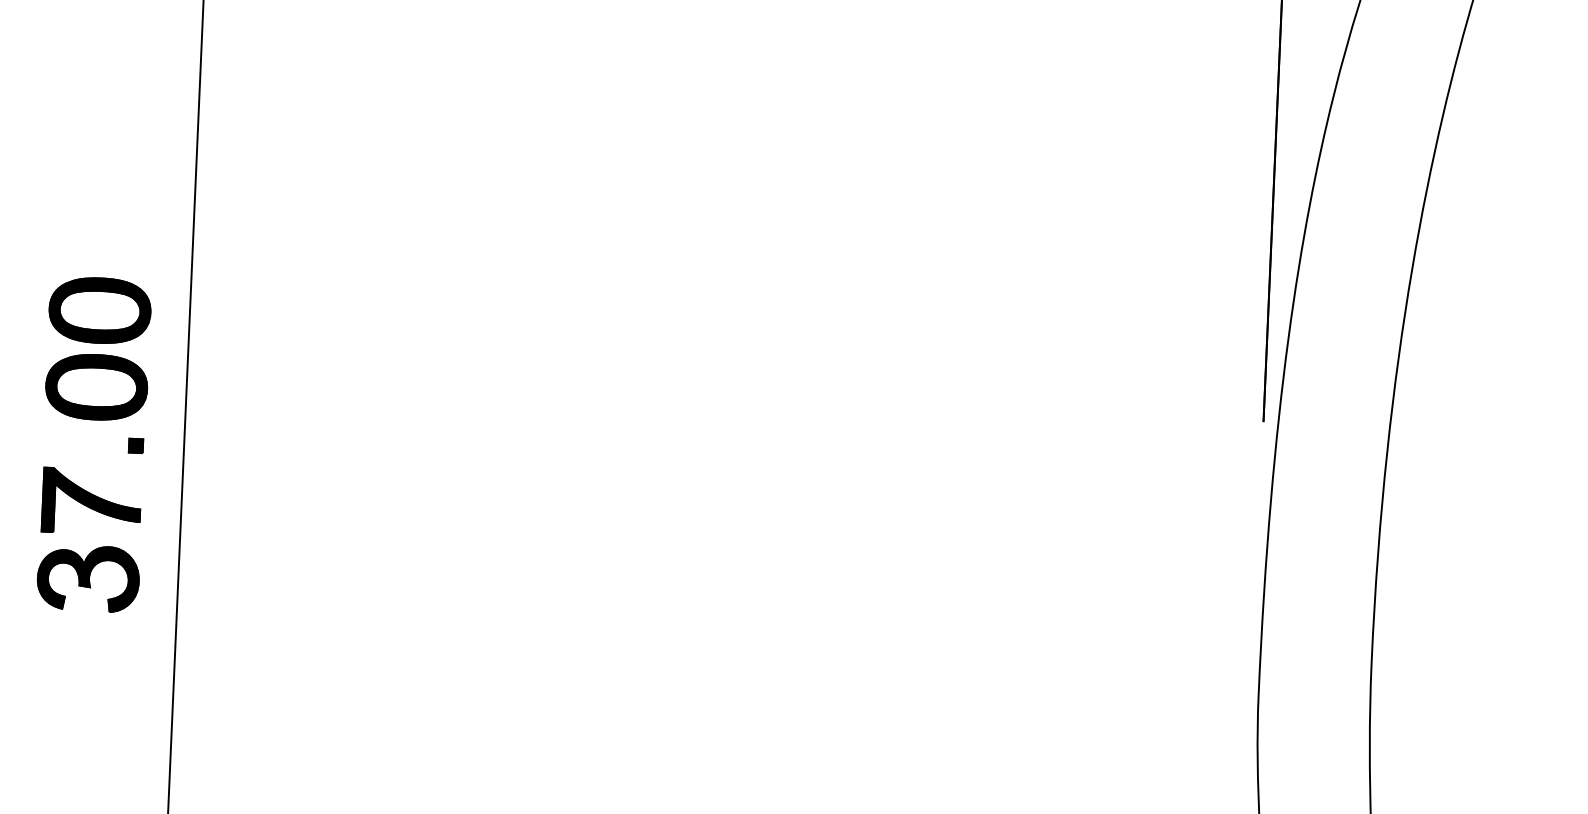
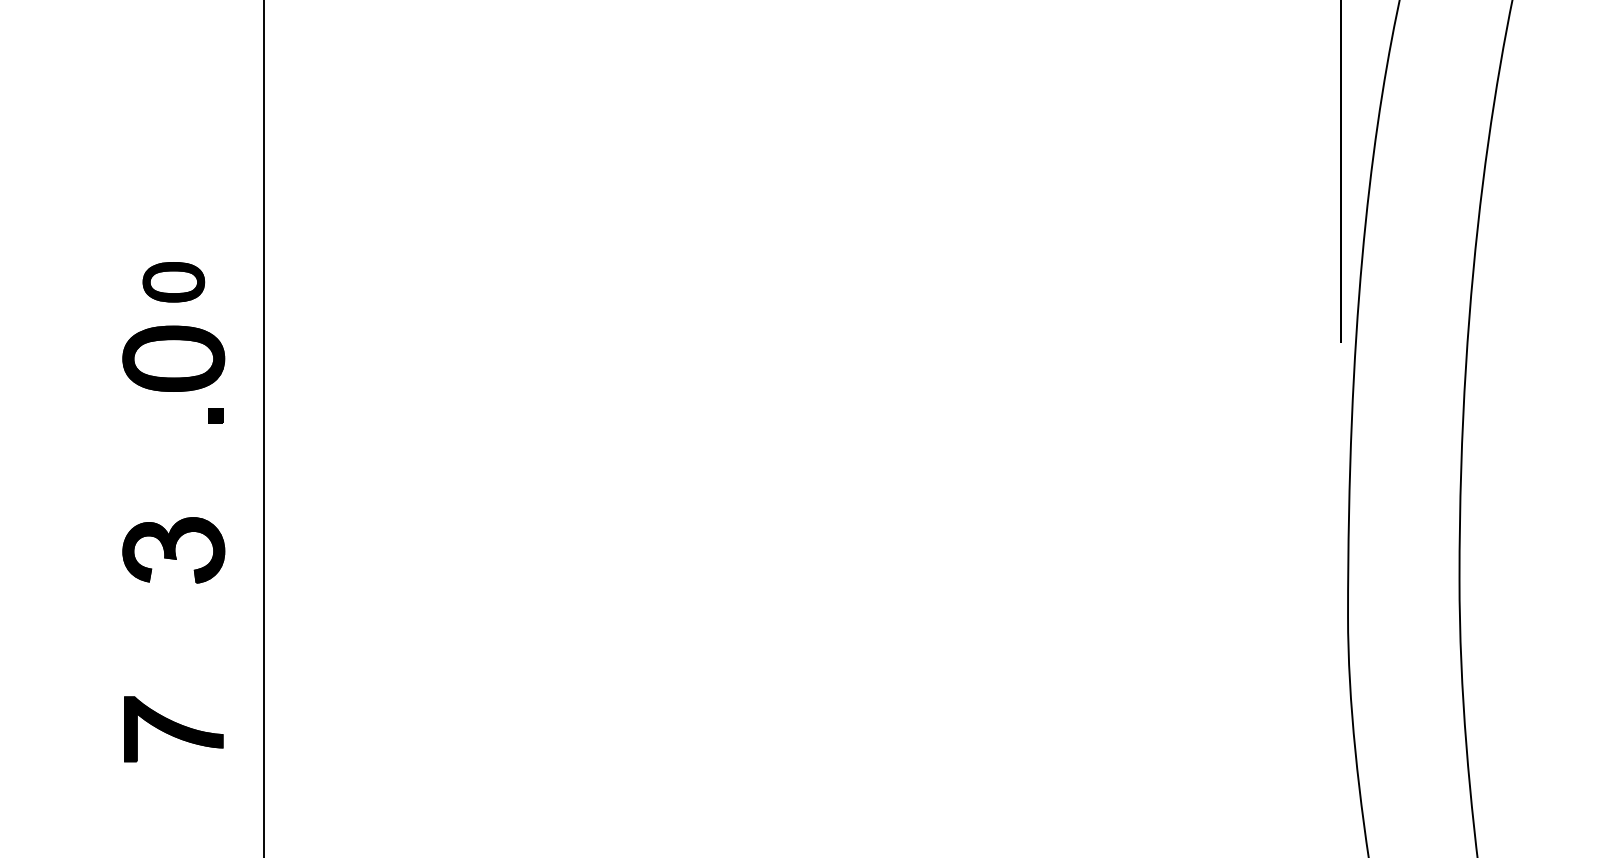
part: (99, 311) -> (173, 282), size x0.6
part: (91, 501) -> (173, 729), moved

